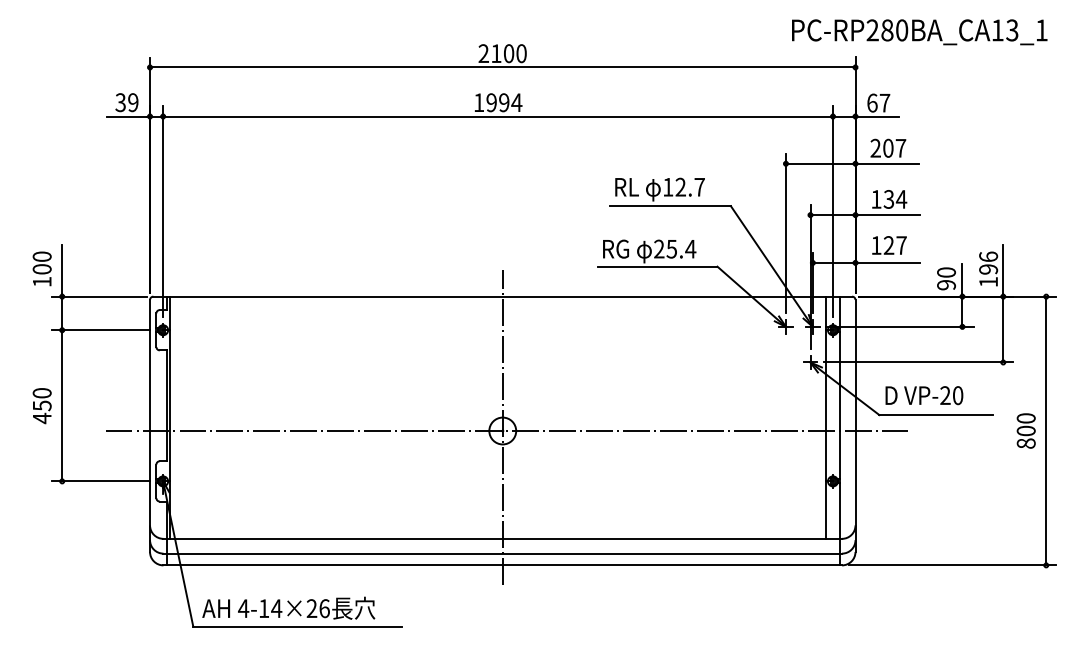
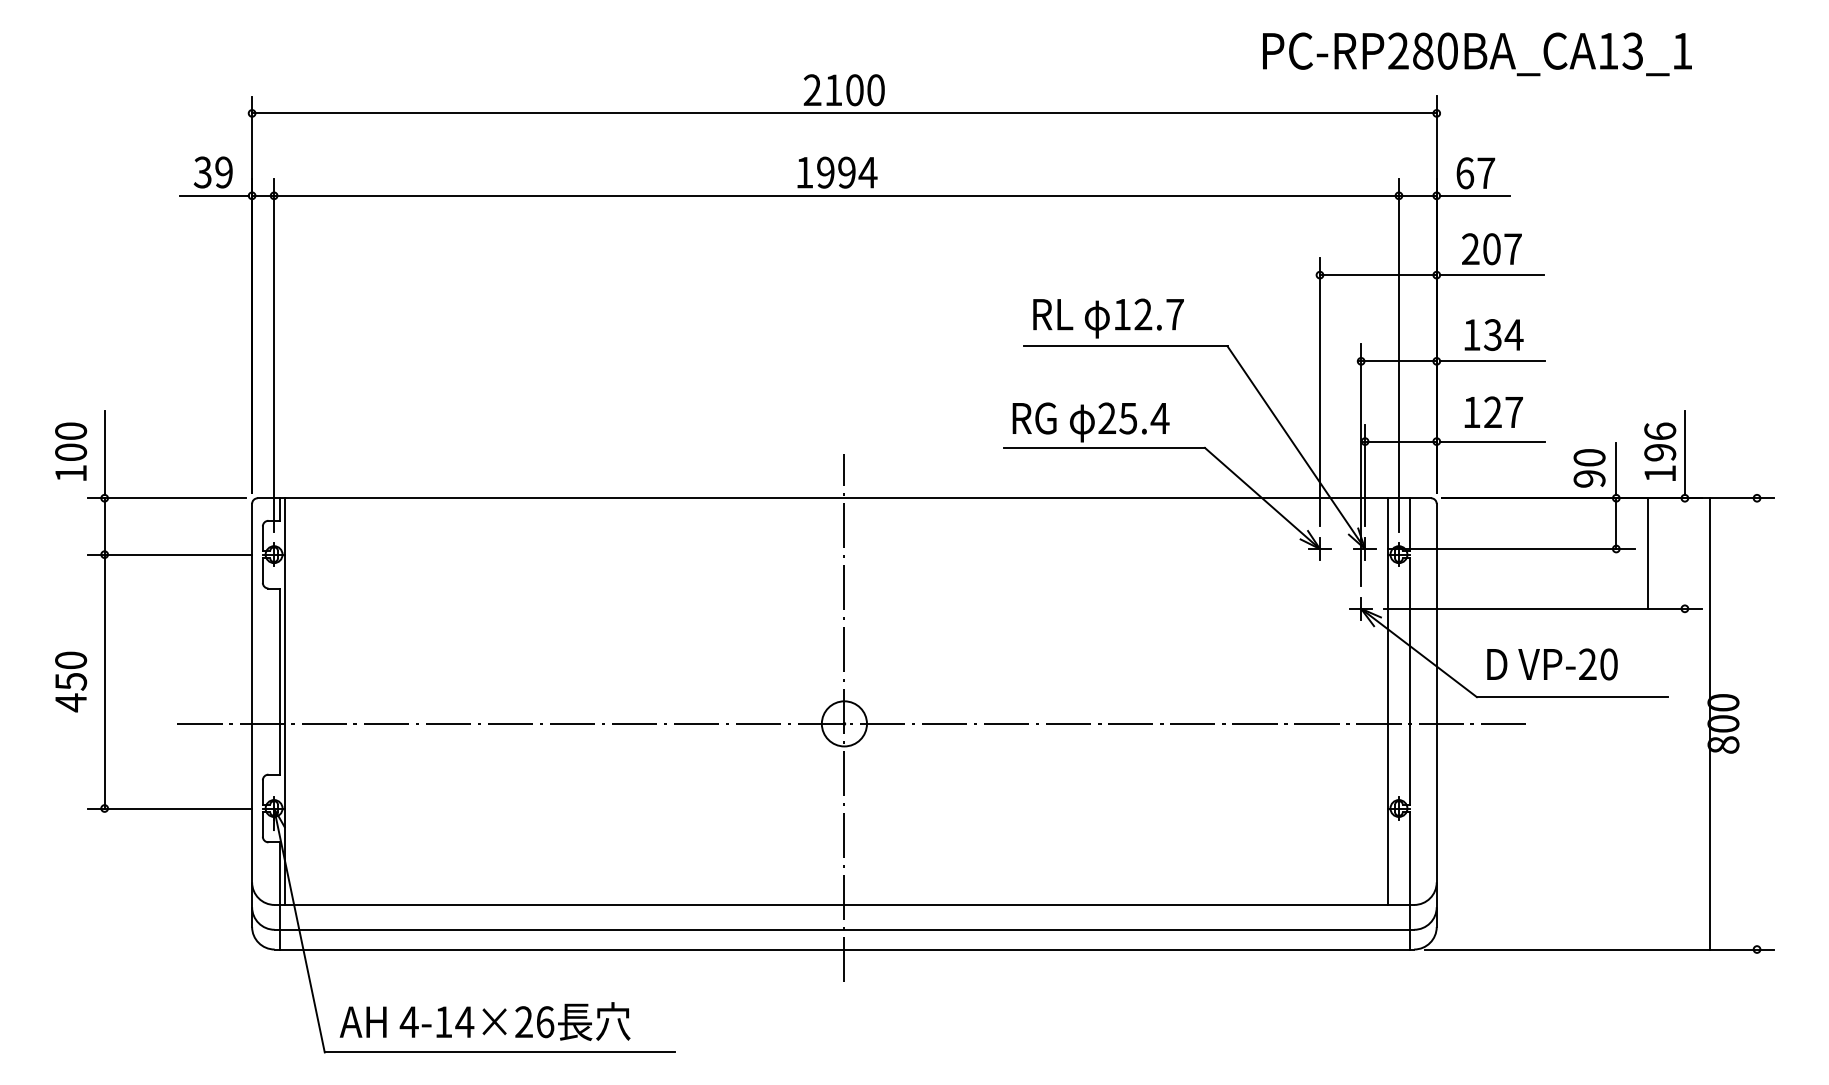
text: (919, 32) -> (1477, 54), moved
line: (1003, 329) -> (1648, 553), moved
line: (1046, 430) -> (1710, 723), moved

